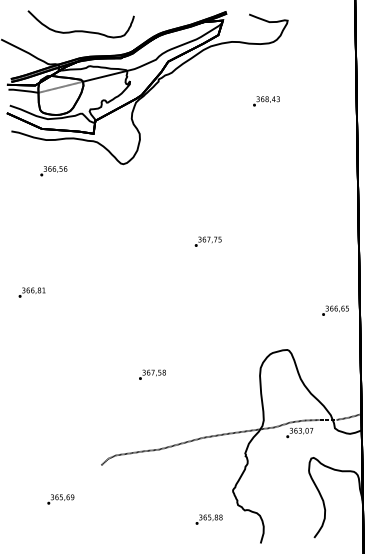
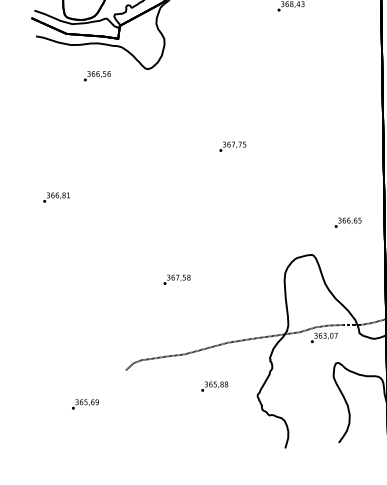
text: (53, 171) -> (97, 76), moved
text: (335, 310) -> (348, 222), moved
text: (208, 519) -> (214, 386), moved

